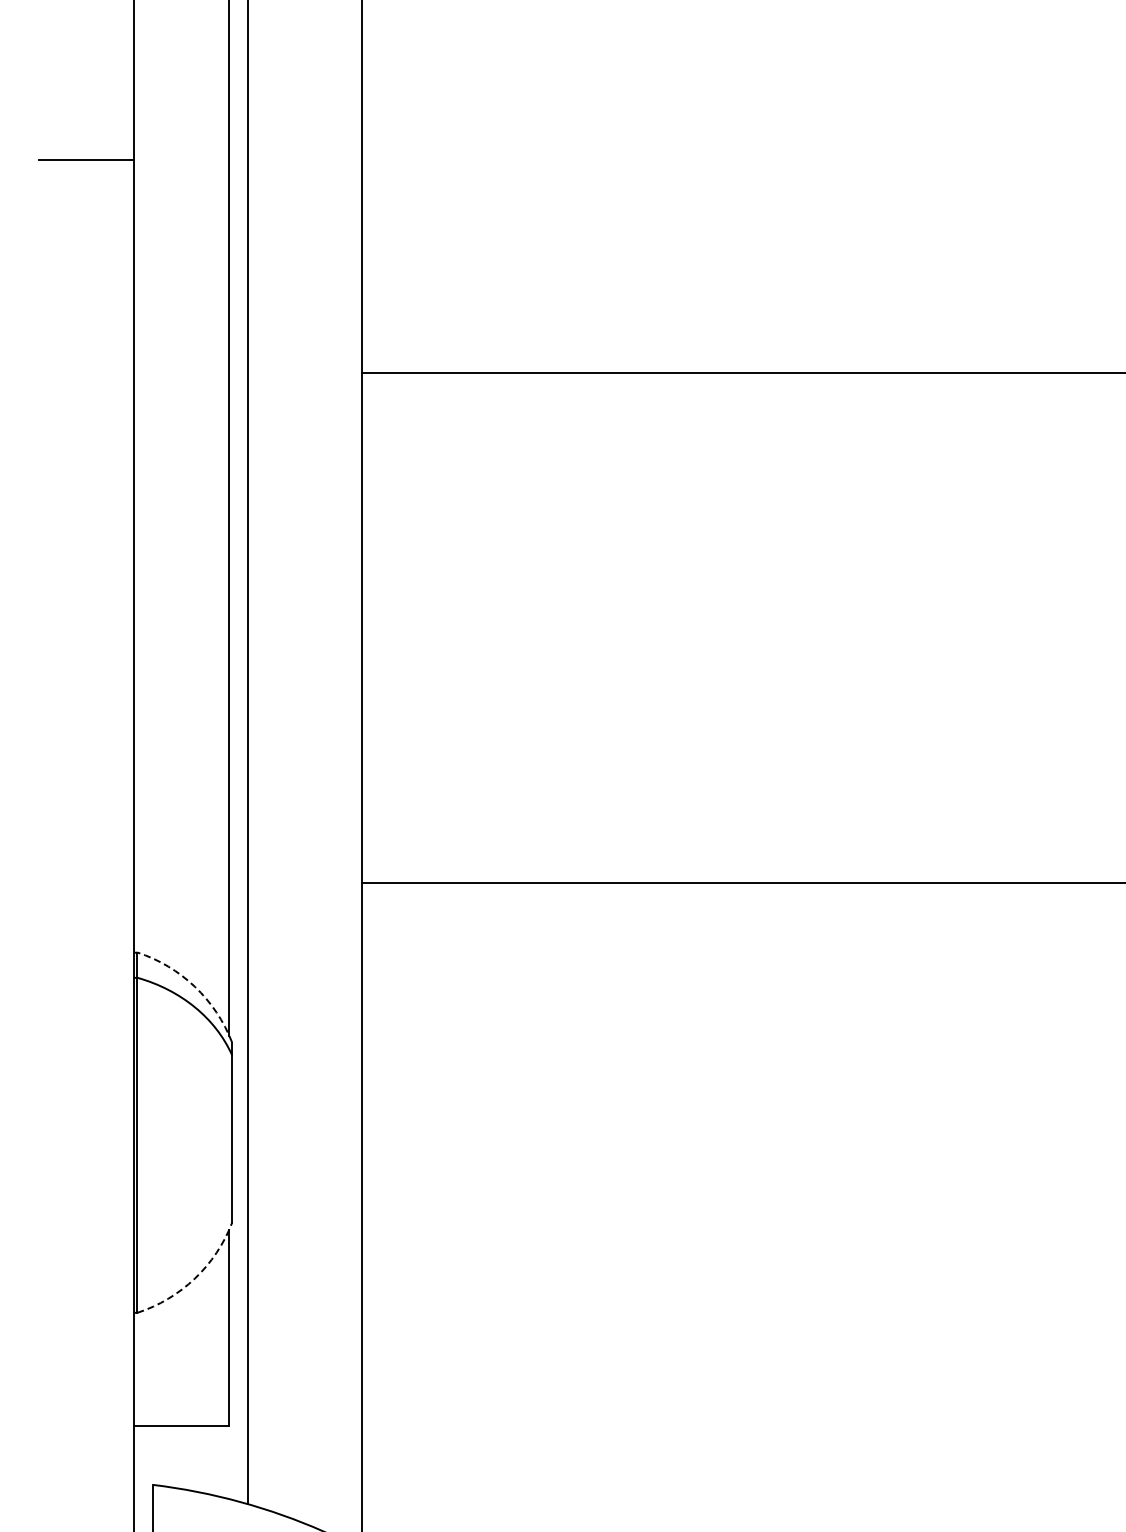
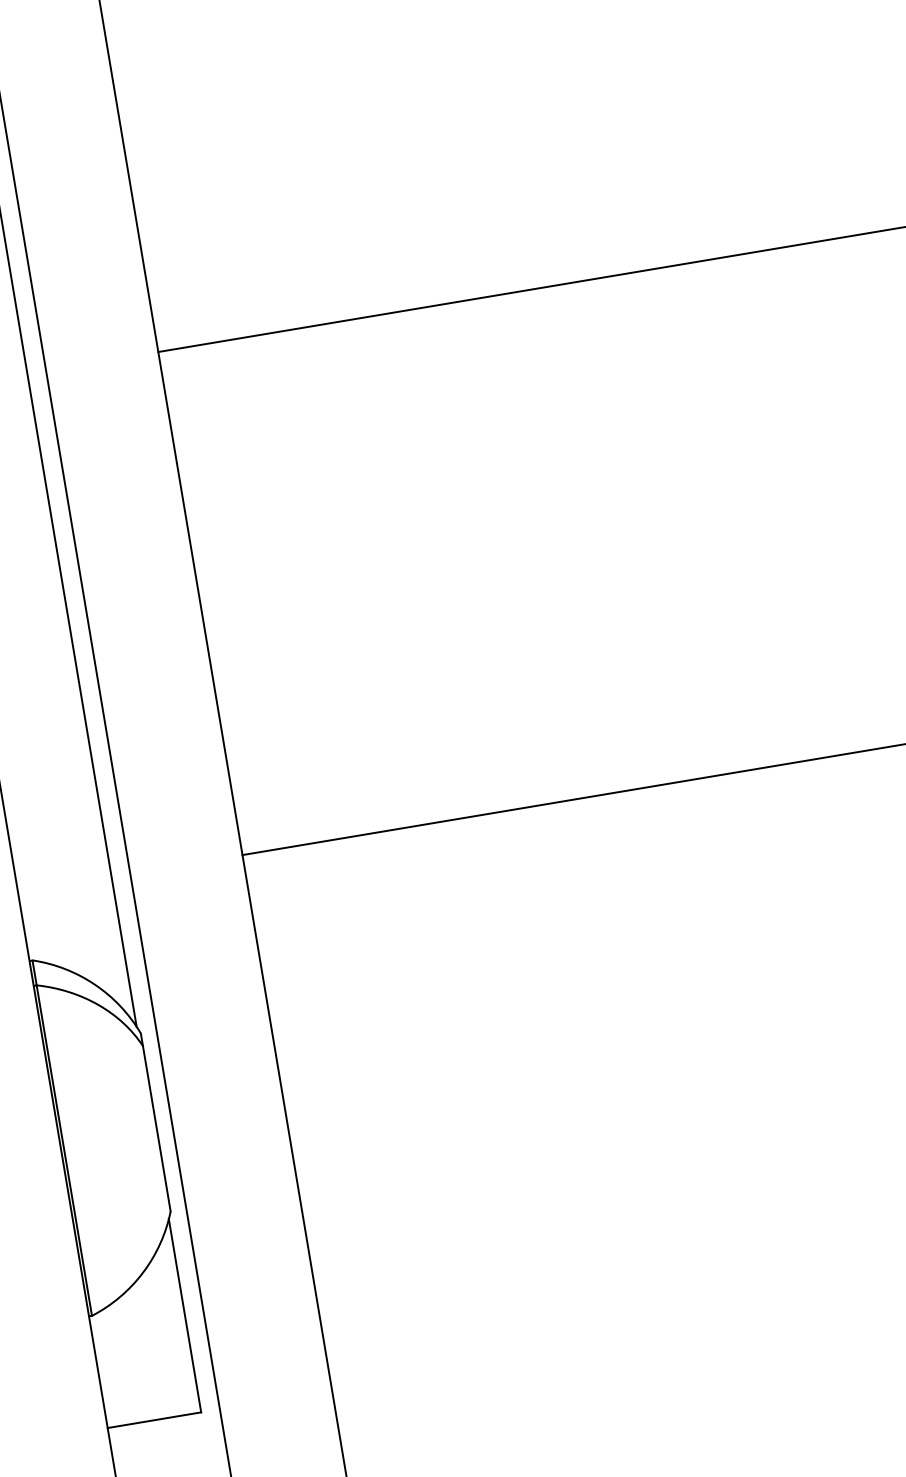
arc: (194, 986) -> (94, 984), dashed -> solid
arc: (194, 1278) -> (142, 1272), dashed -> solid

